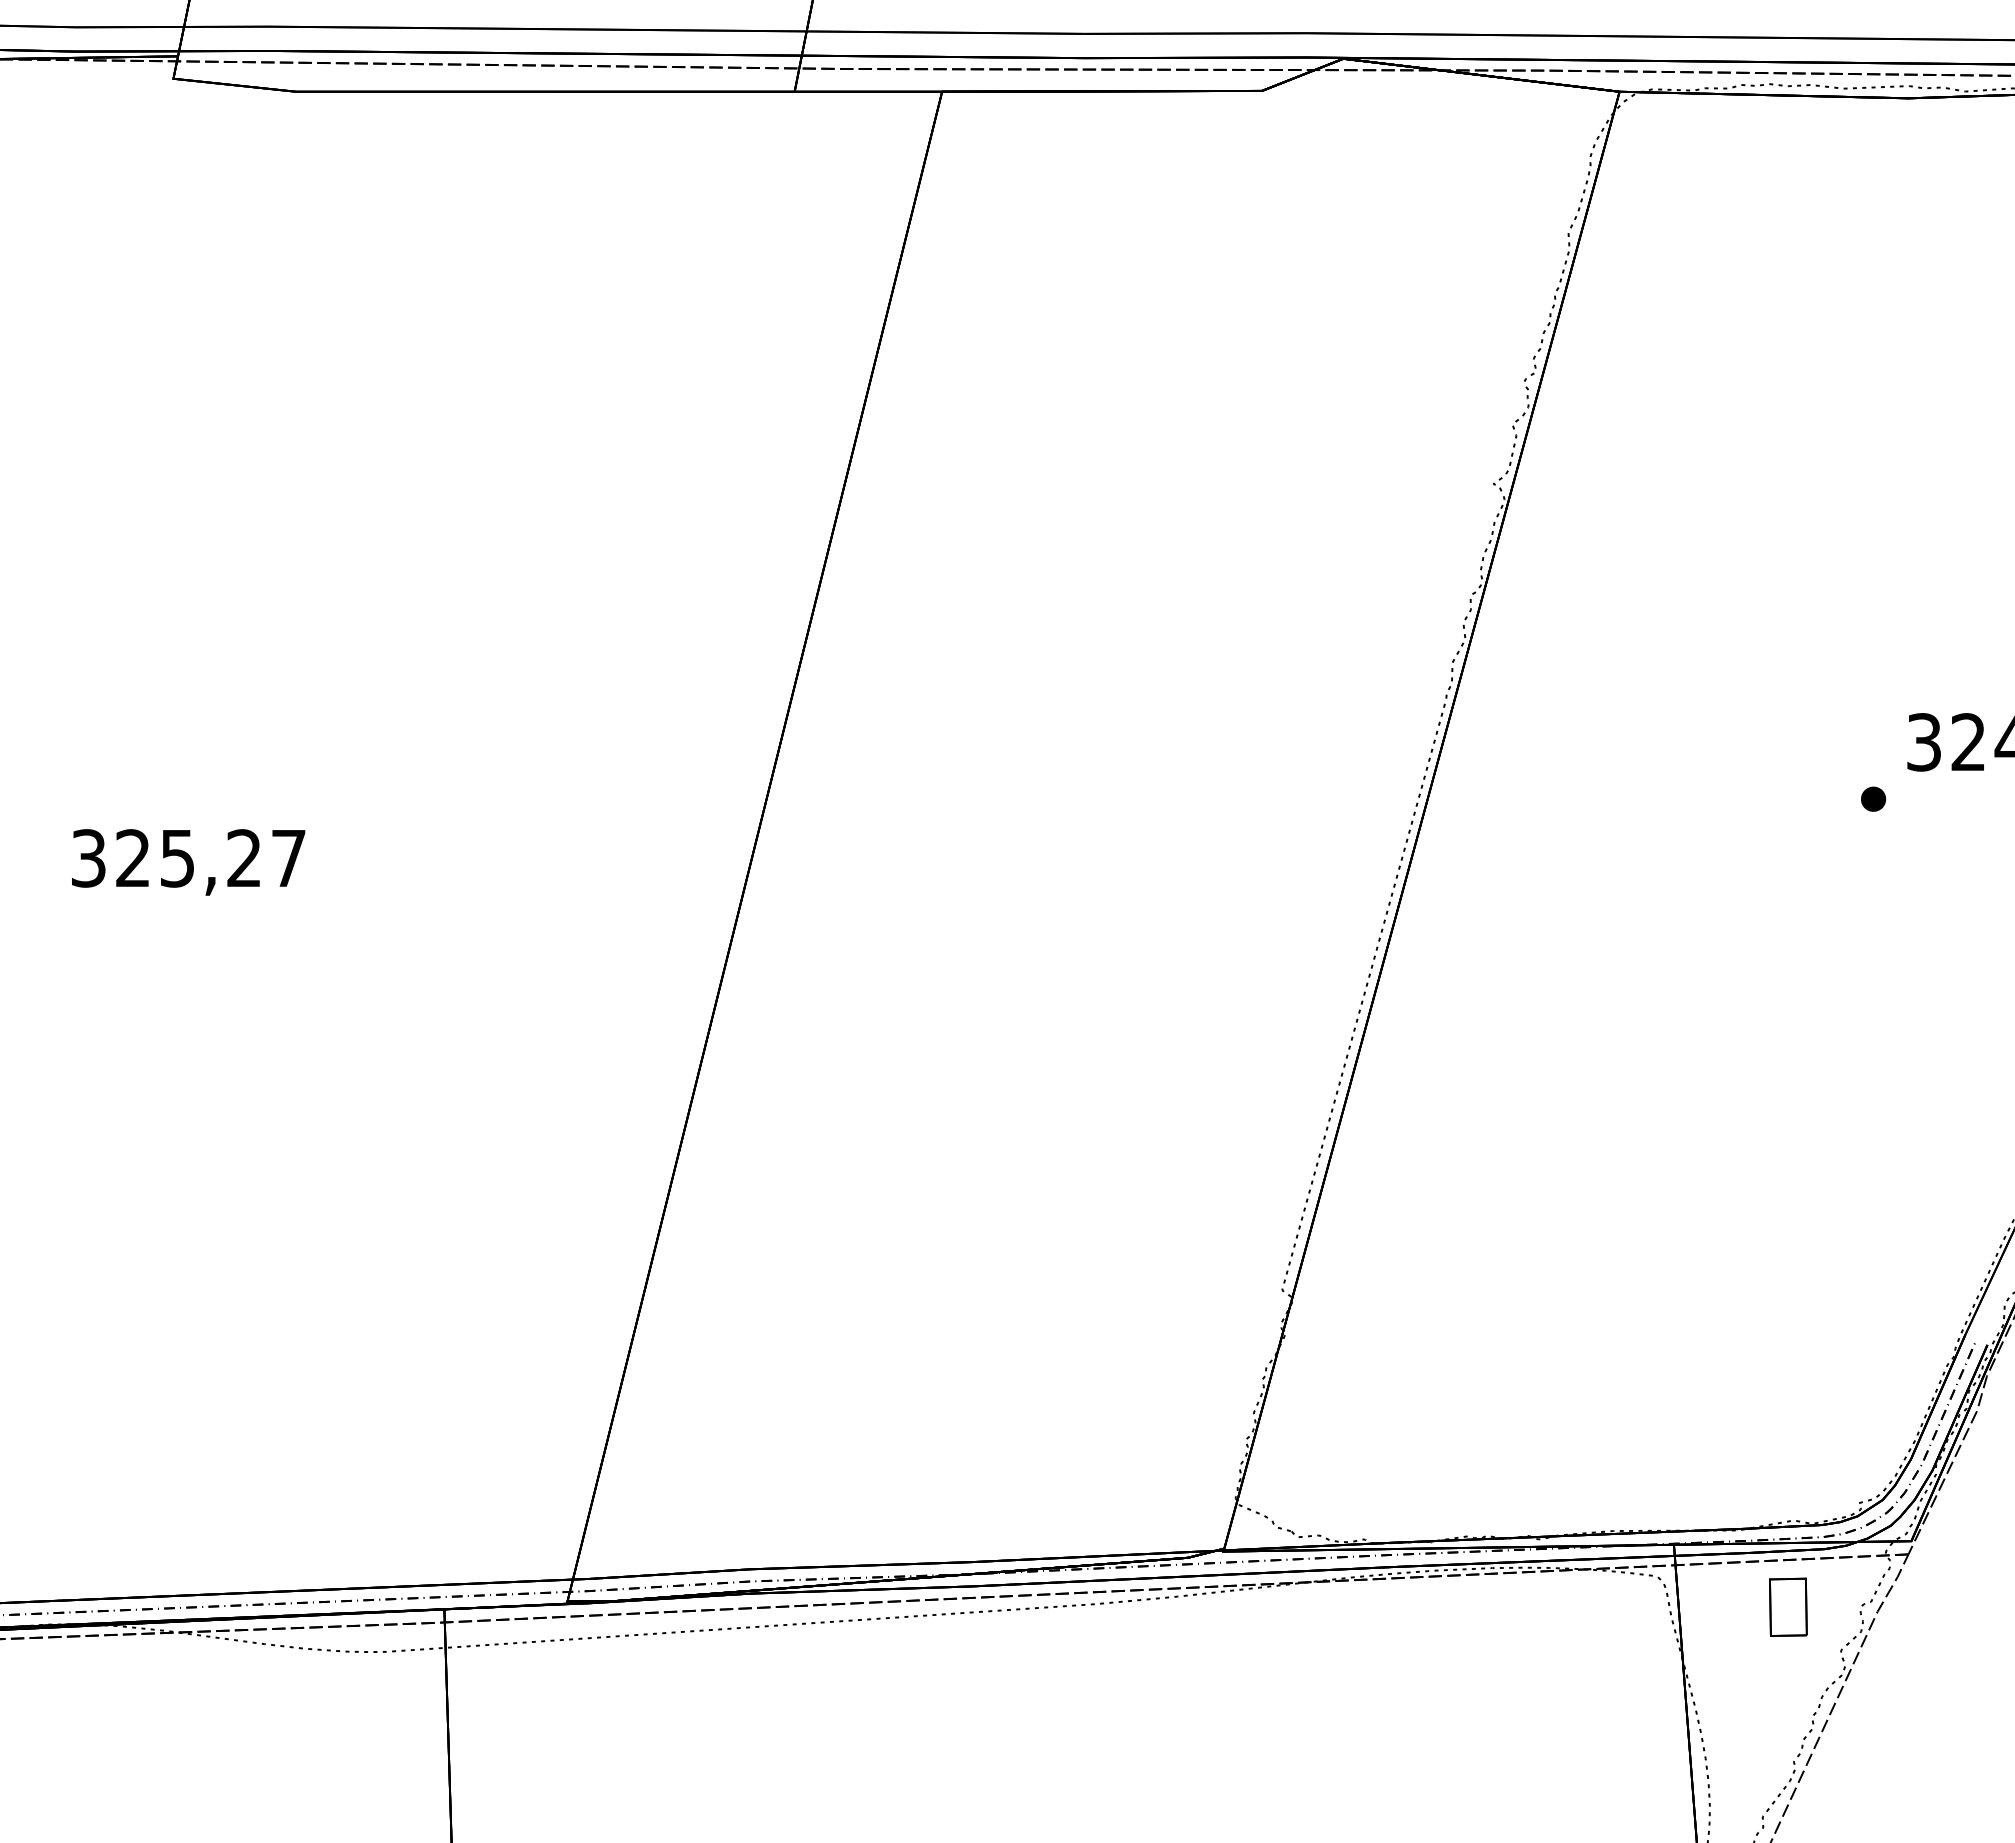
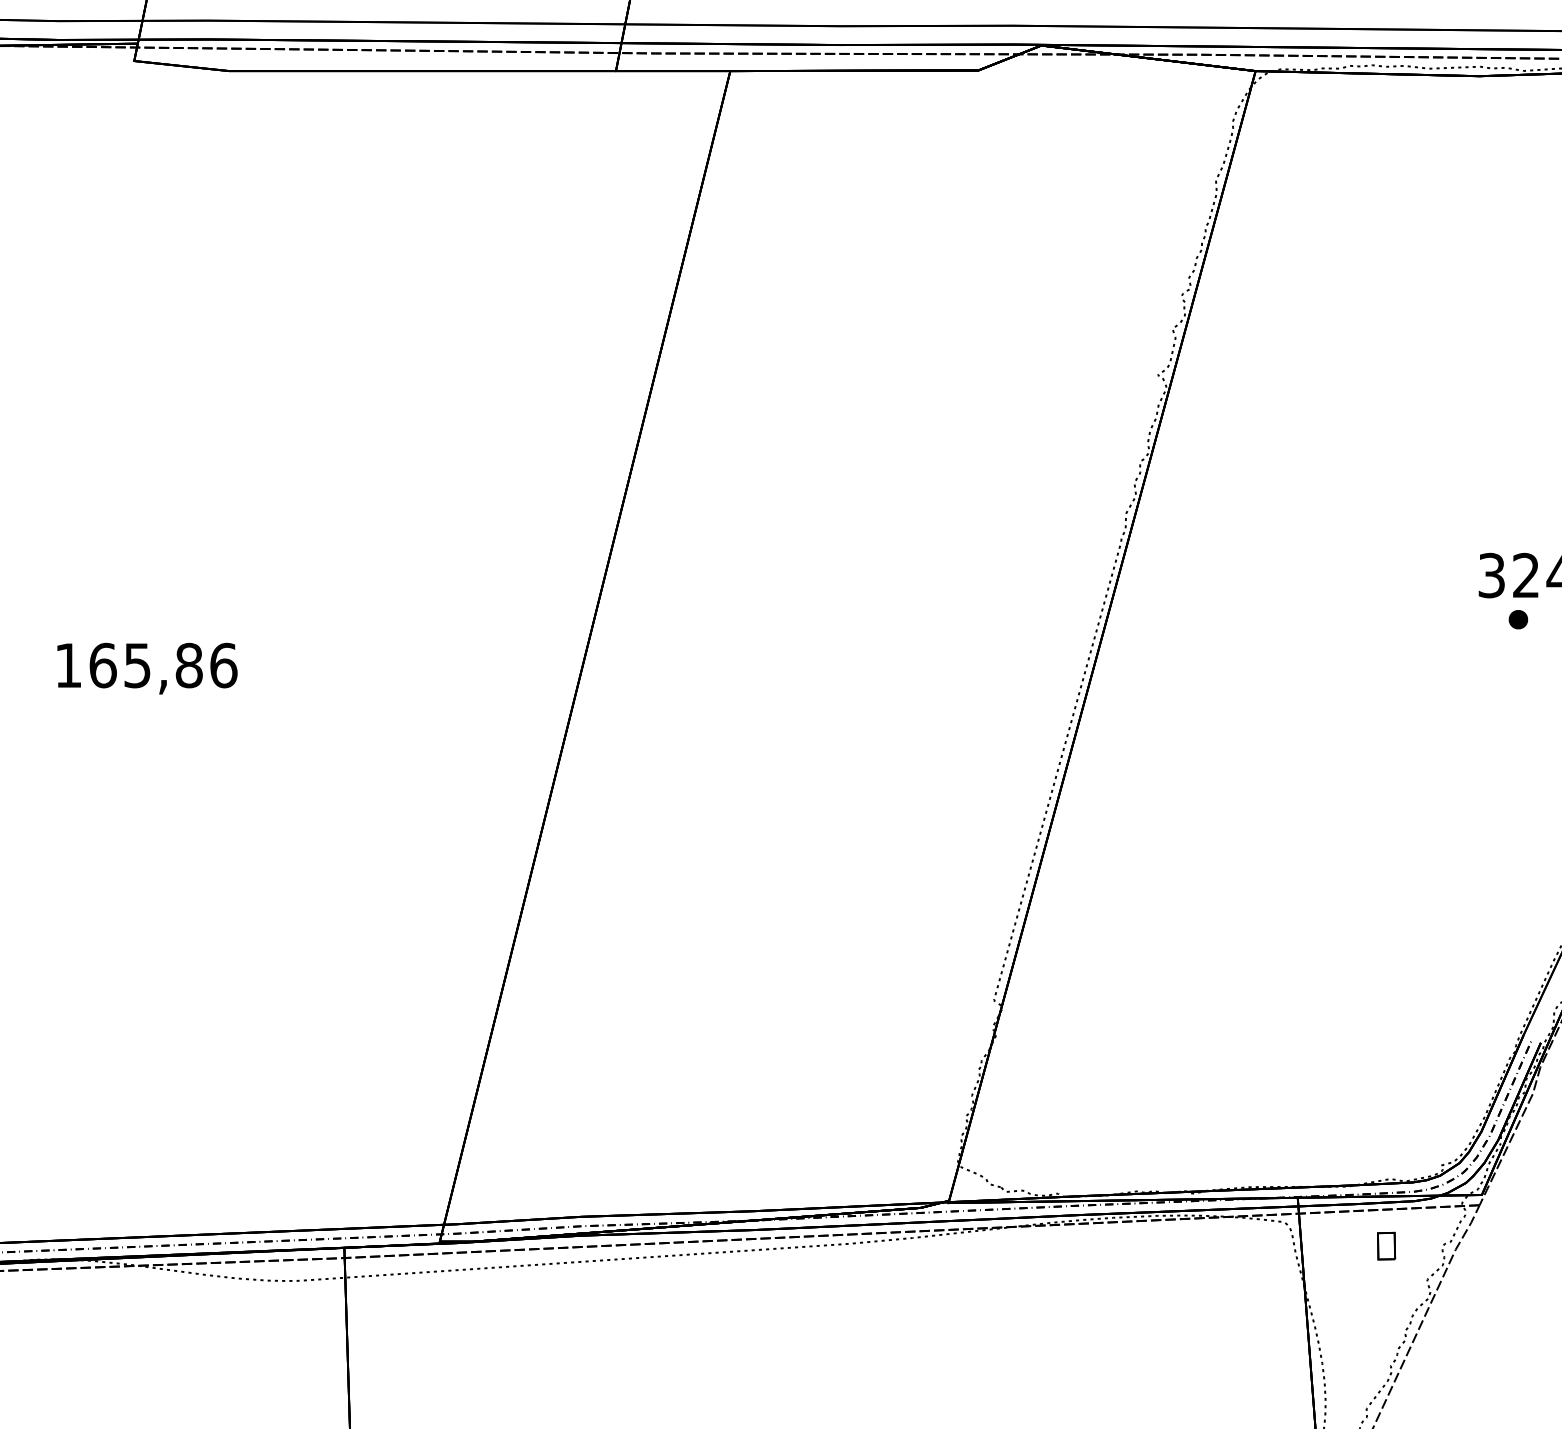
part: (1873, 798) -> (1518, 619), moved
text: (189, 858) -> (146, 665), 325,27 -> 165,86
part: (1788, 1606) -> (1386, 1245), size x0.6

